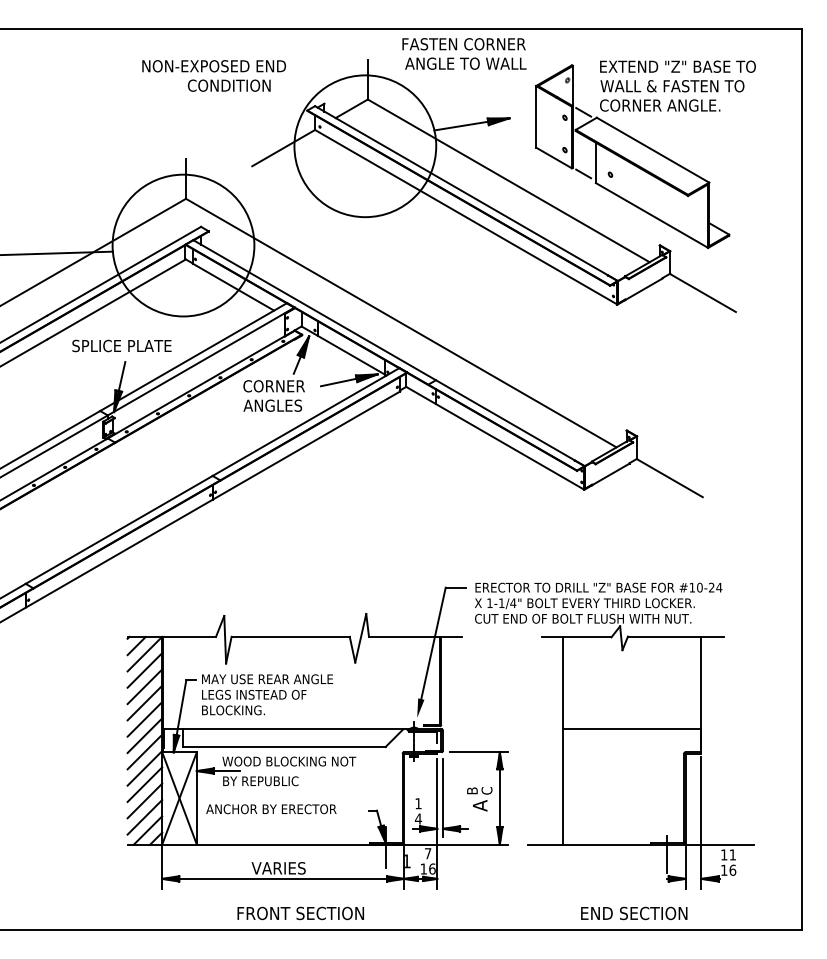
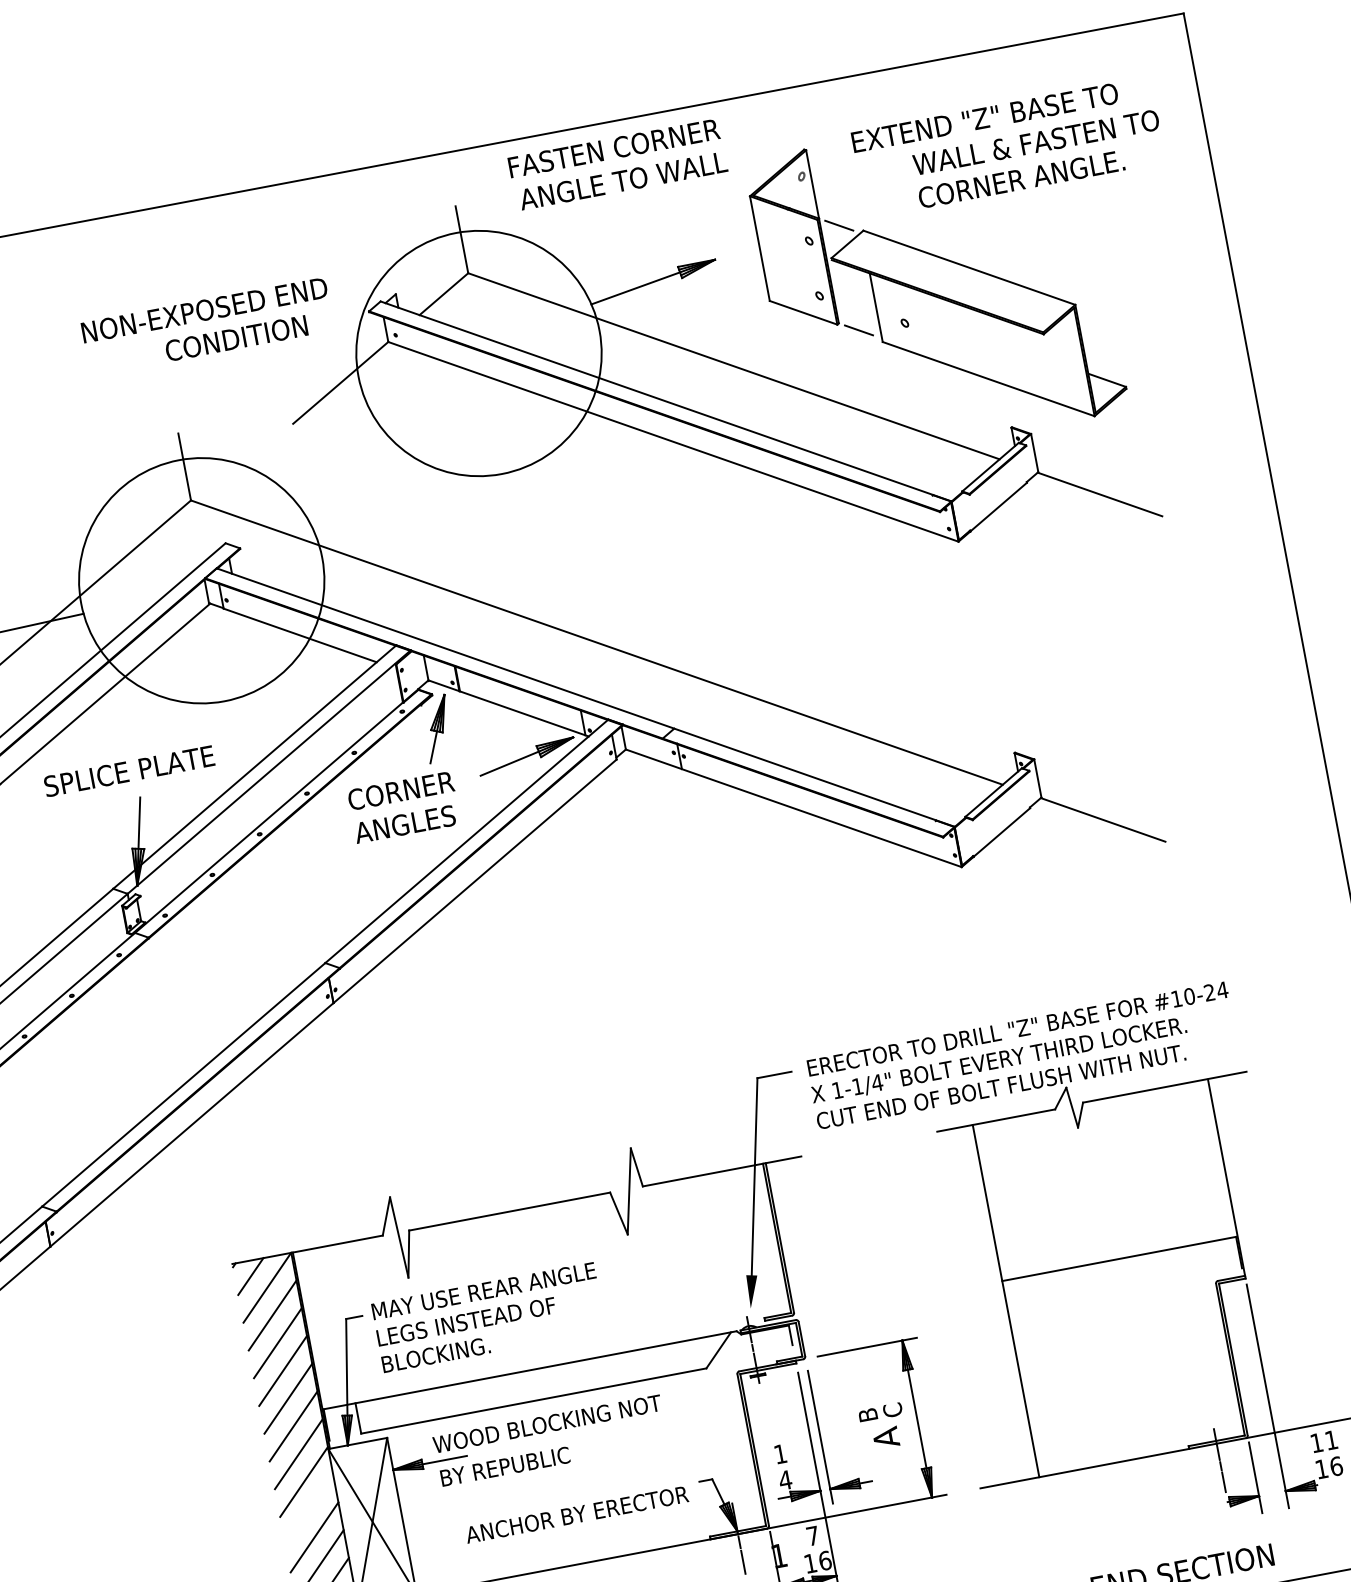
text: (213, 75) -> (206, 326), moved
text: (672, 95) -> (1039, 158), moved
line: (144, 784) -> (308, 1509), removed
text: (271, 809) -> (577, 1515), moved

